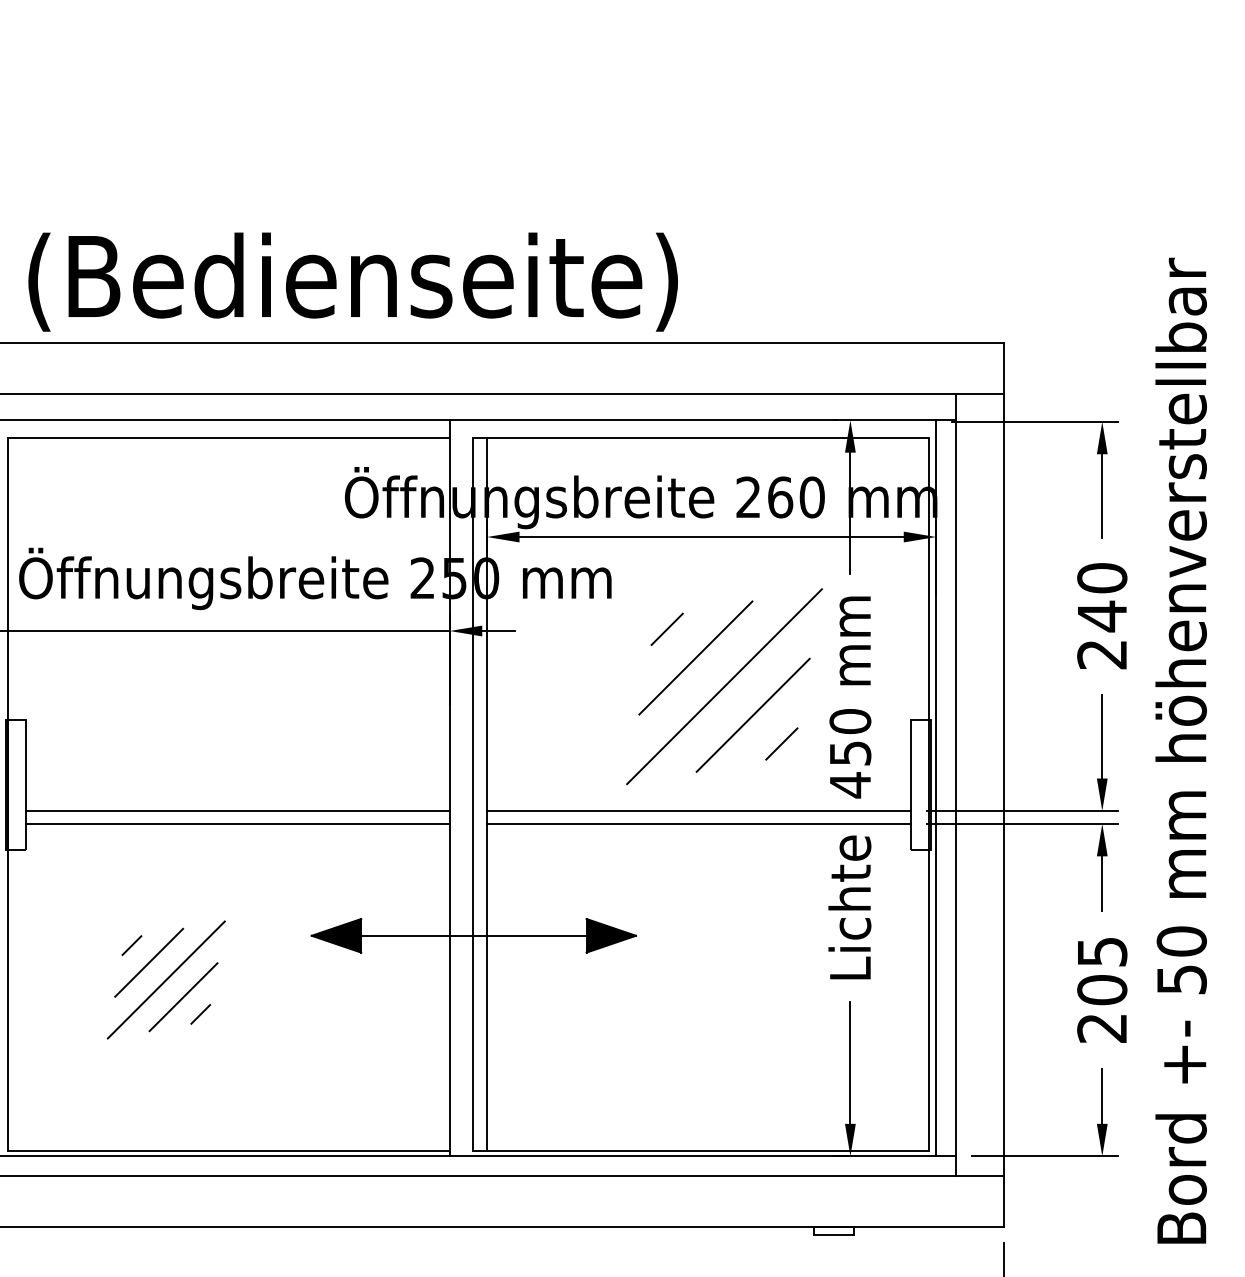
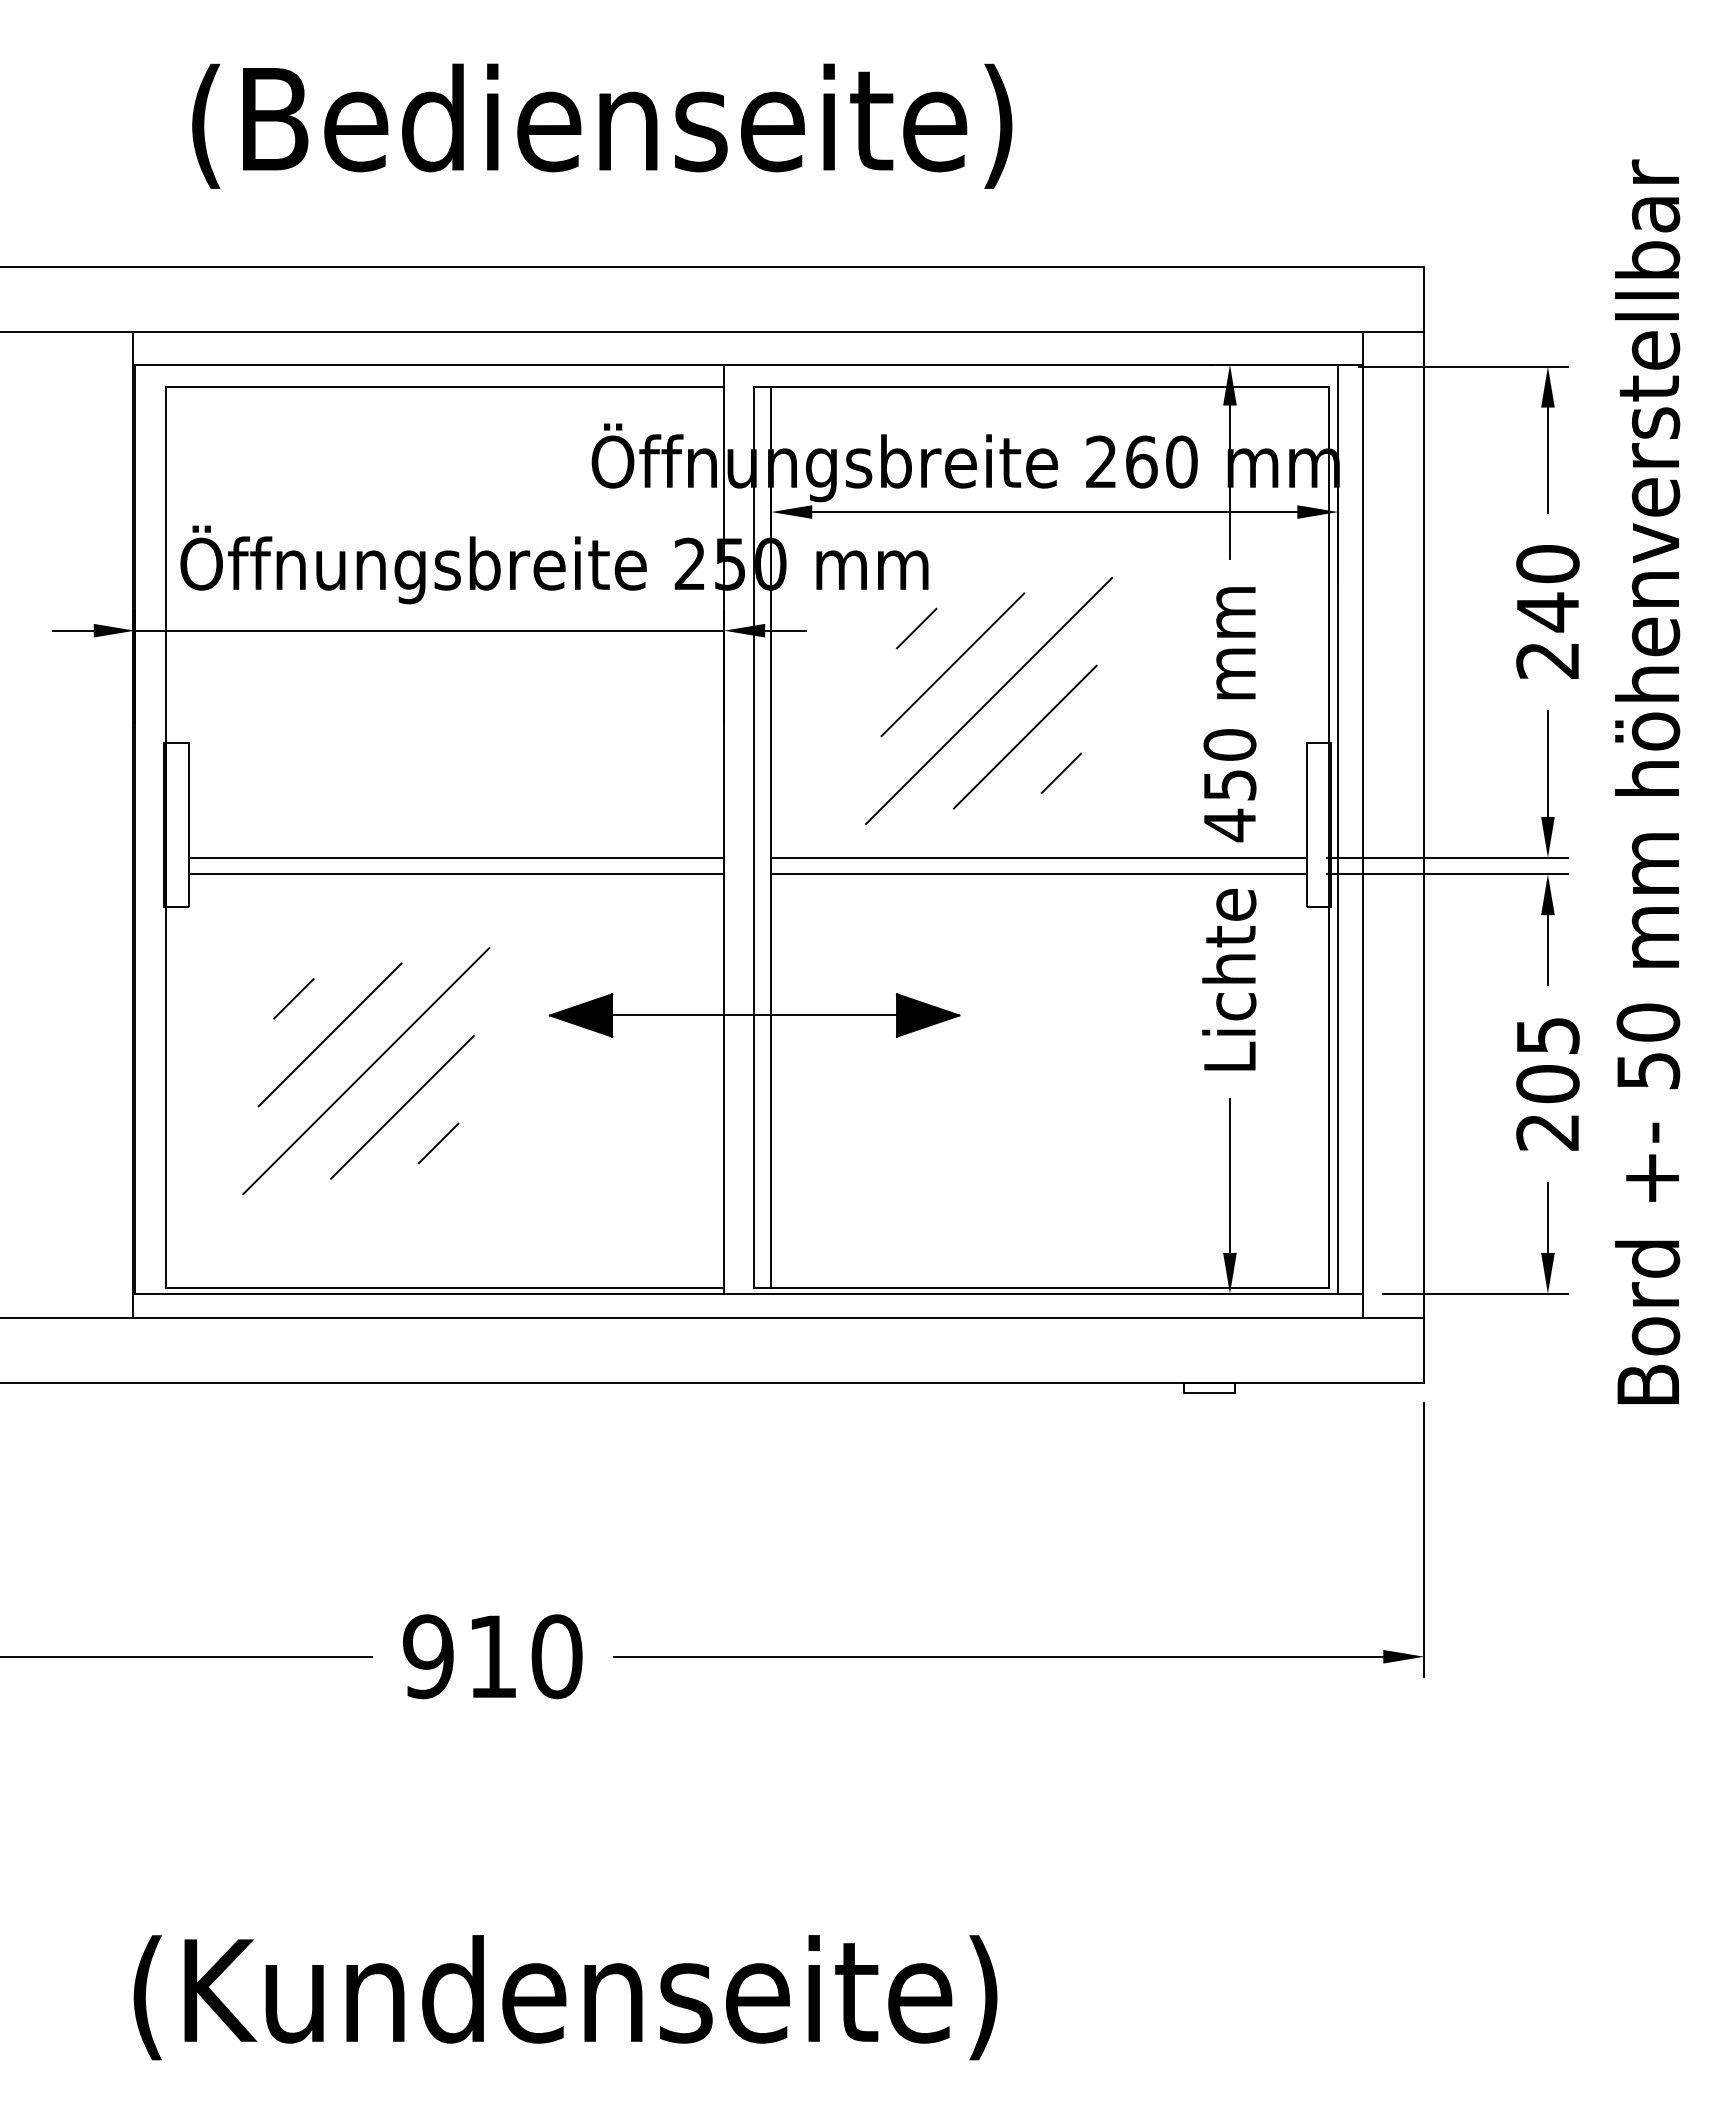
text: (353, 281) -> (602, 125), moved
part: (724, 686) -> (988, 700), moved
part: (166, 980) -> (366, 1071), size x1.67

